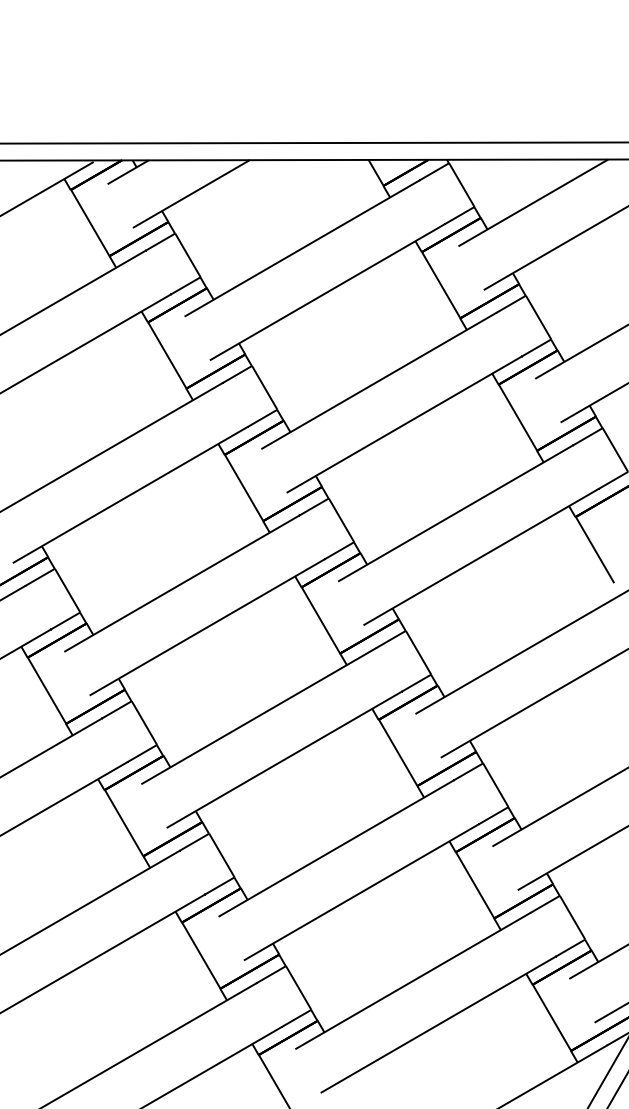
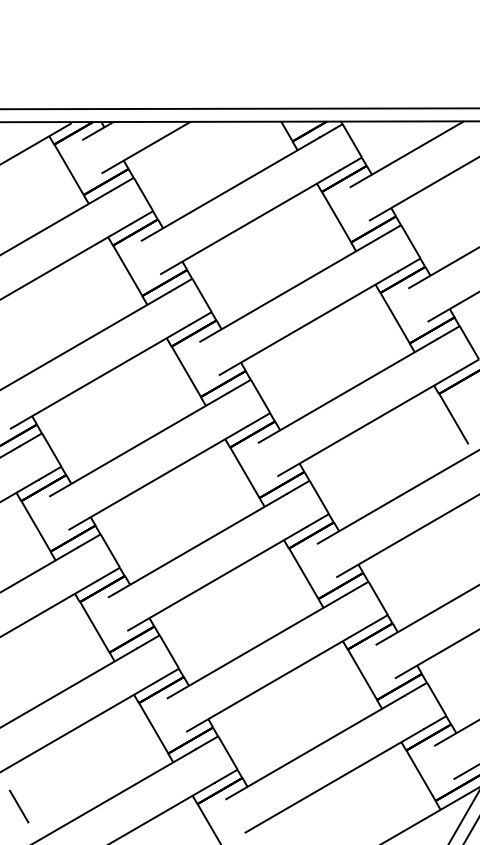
line: (24, 1058) -> (18, 806), added

